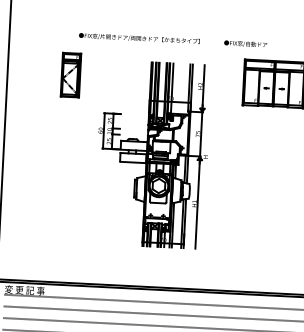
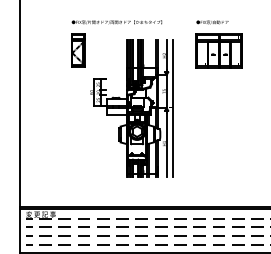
text: (245, 44) -> (212, 22), moved
part: (71, 75) -> (78, 50), moved
line: (209, 157) -> (173, 108), added

